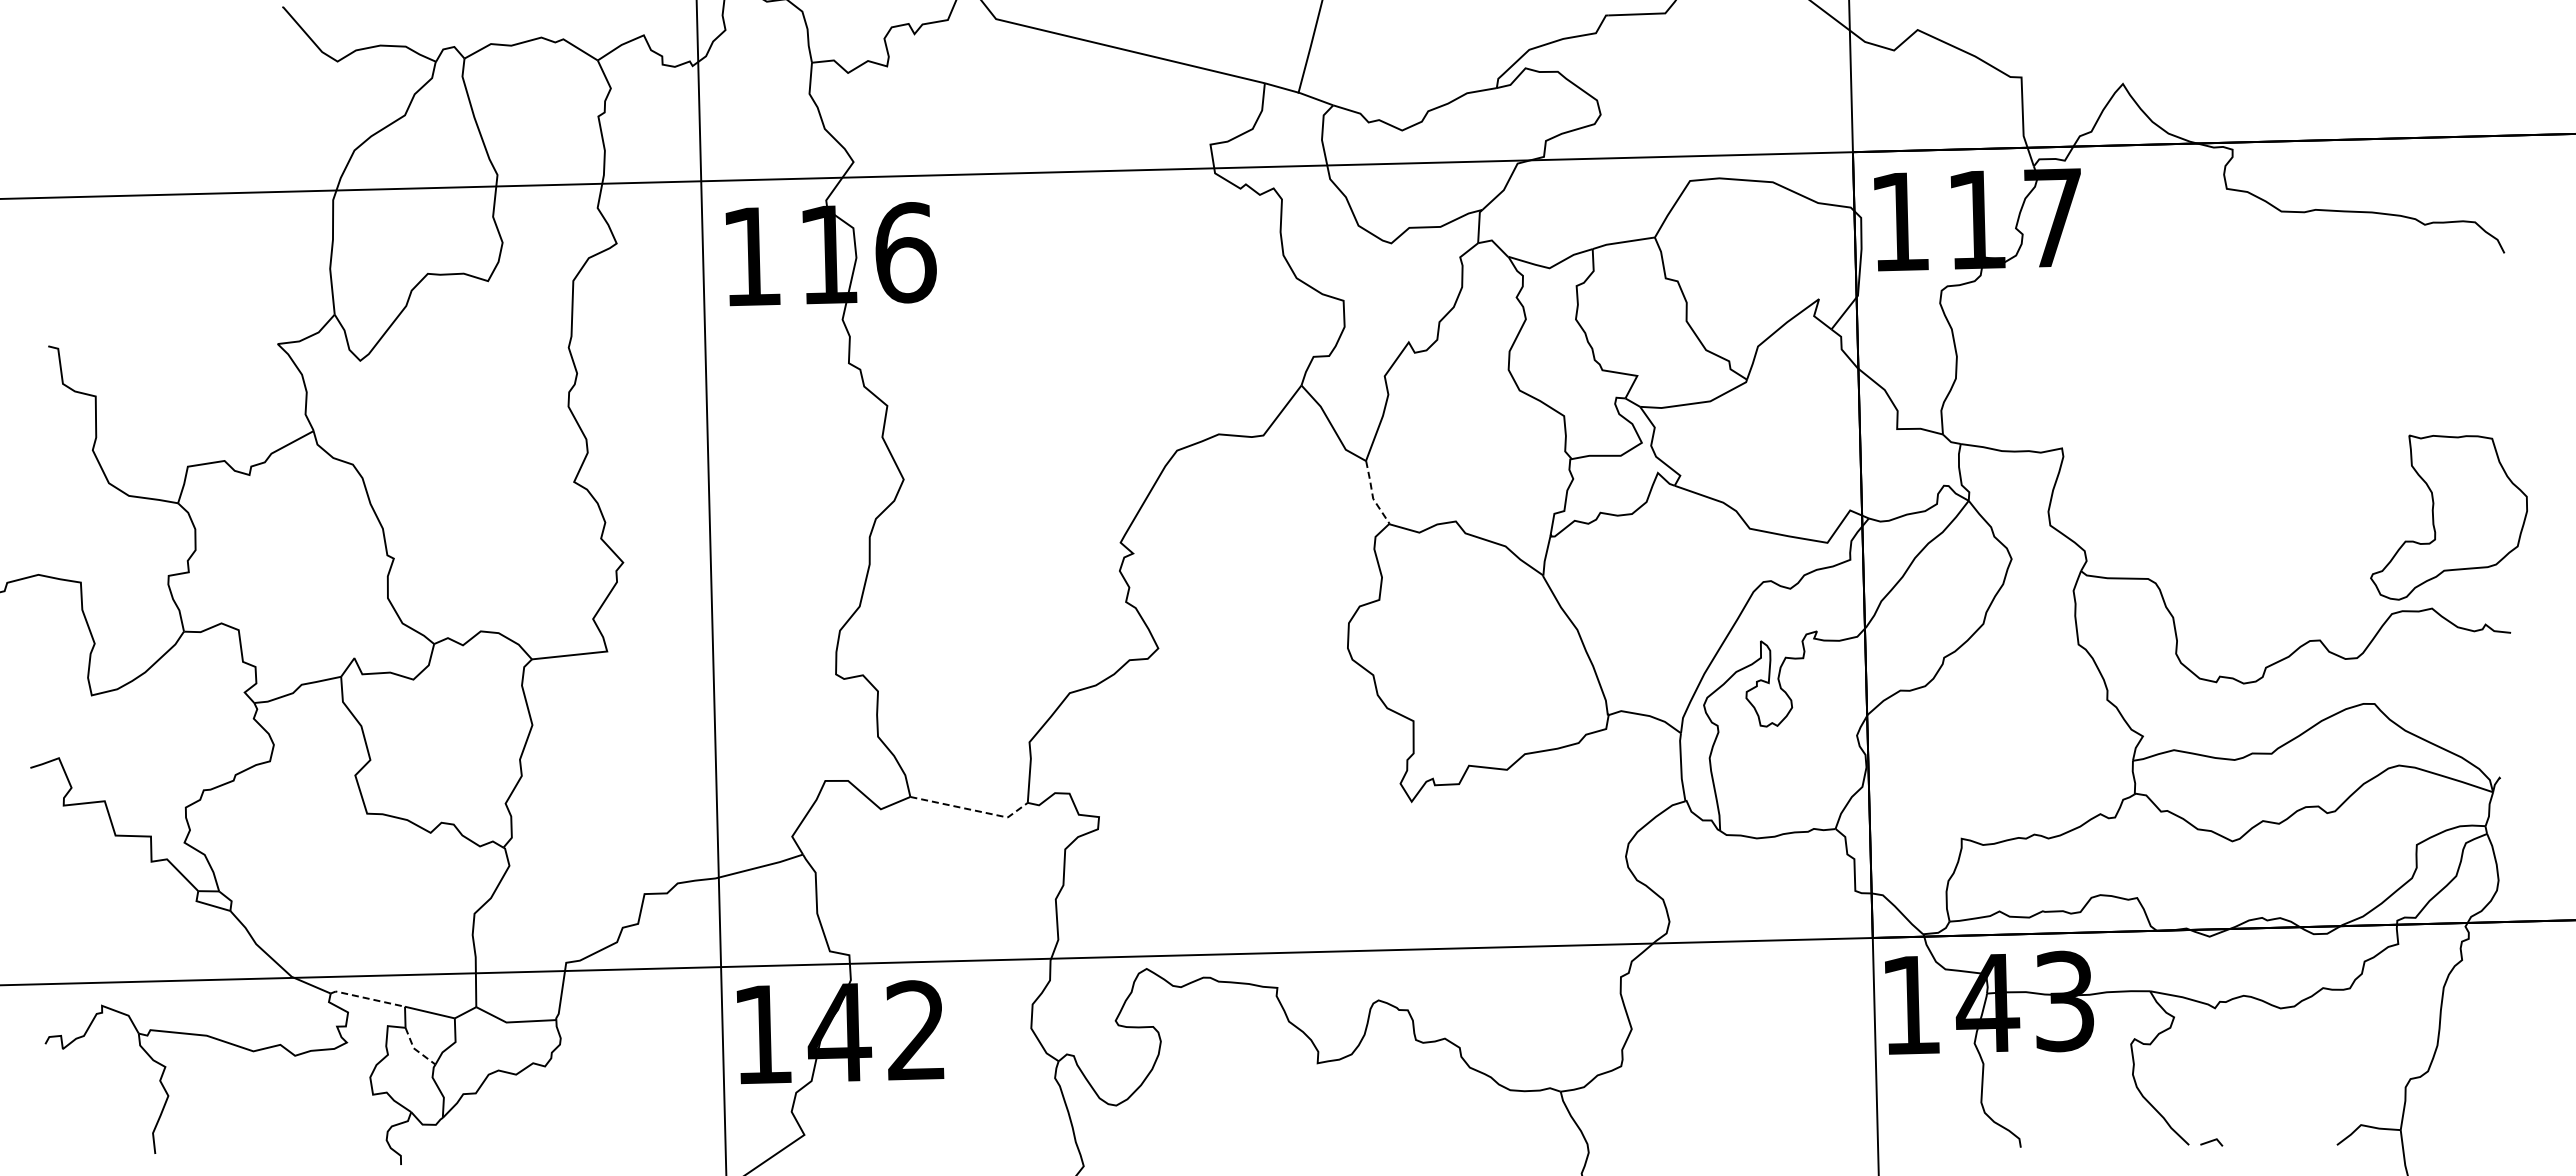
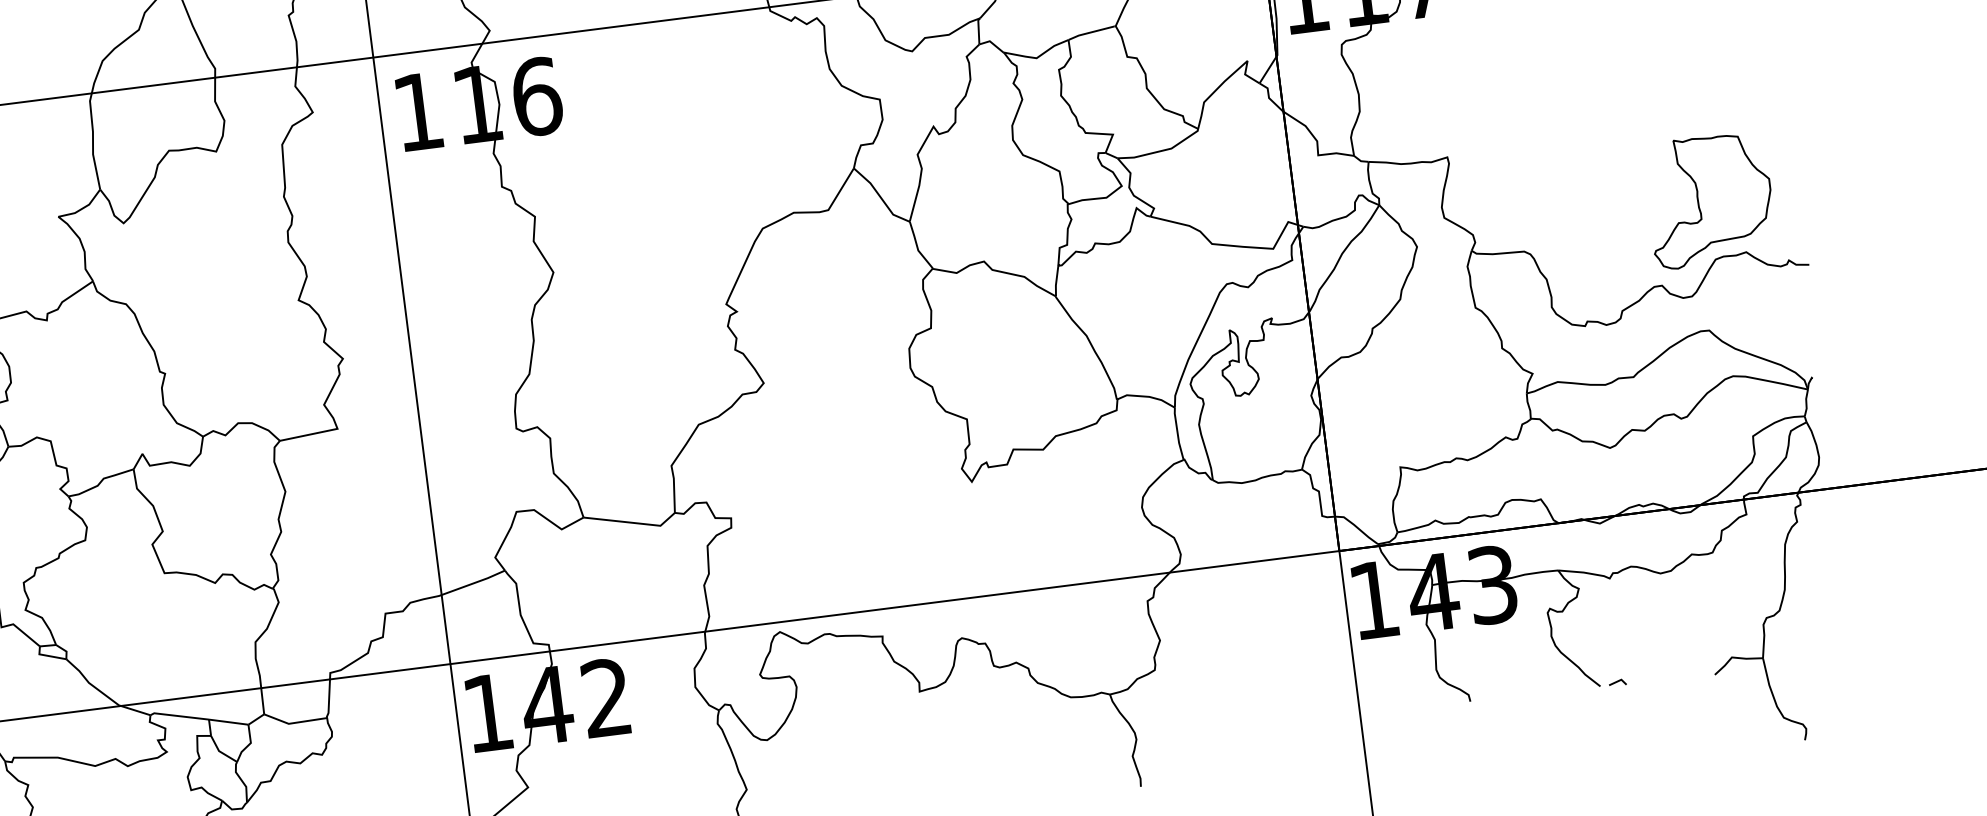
line: (1372, 494) -> (917, 247), dashed -> solid
part: (2448, 517) -> (1710, 201), moved
line: (971, 809) -> (631, 522), dashed -> solid
line: (367, 998) -> (179, 716), dashed -> solid
line: (415, 1049) -> (220, 751), dashed -> solid

